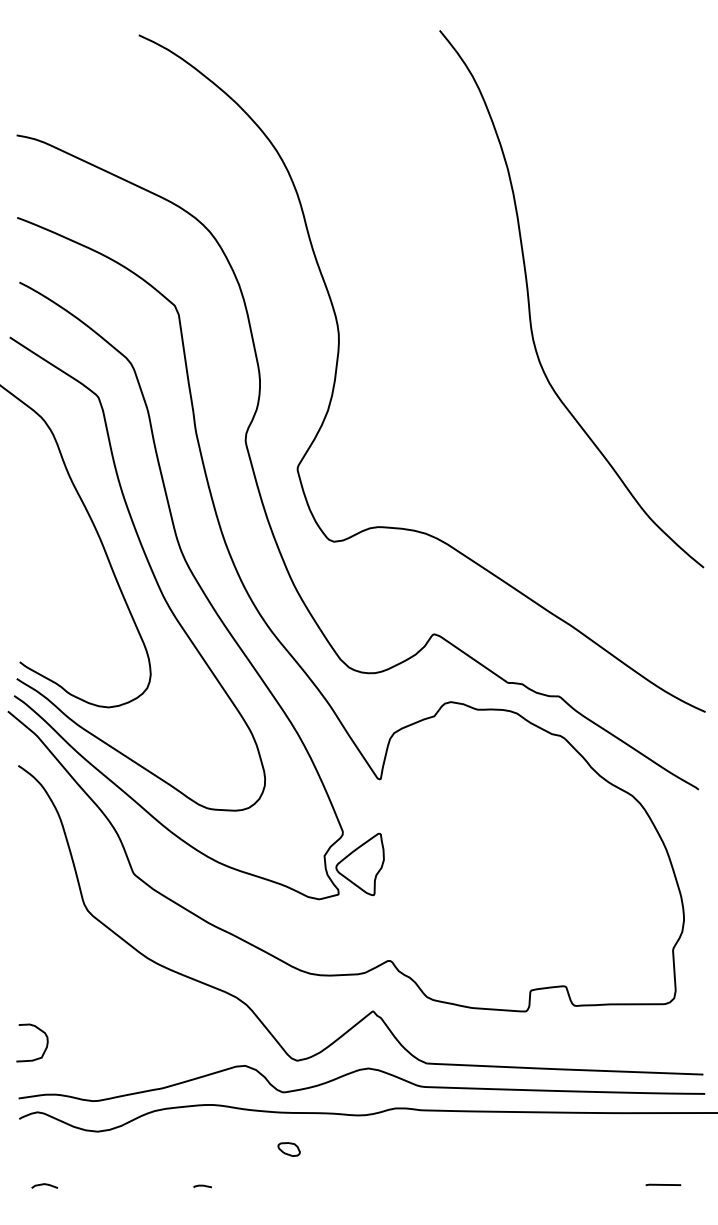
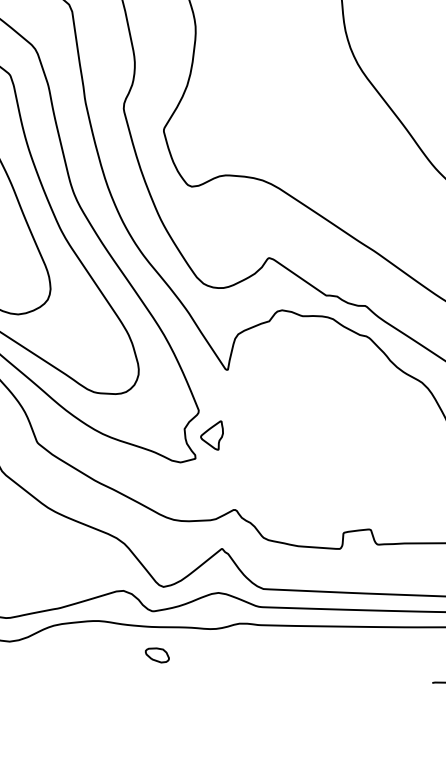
part: (359, 864) -> (211, 435), size x0.6
part: (288, 1149) -> (156, 655), size x1.4
line: (202, 1186) -> (90, 683), removed

